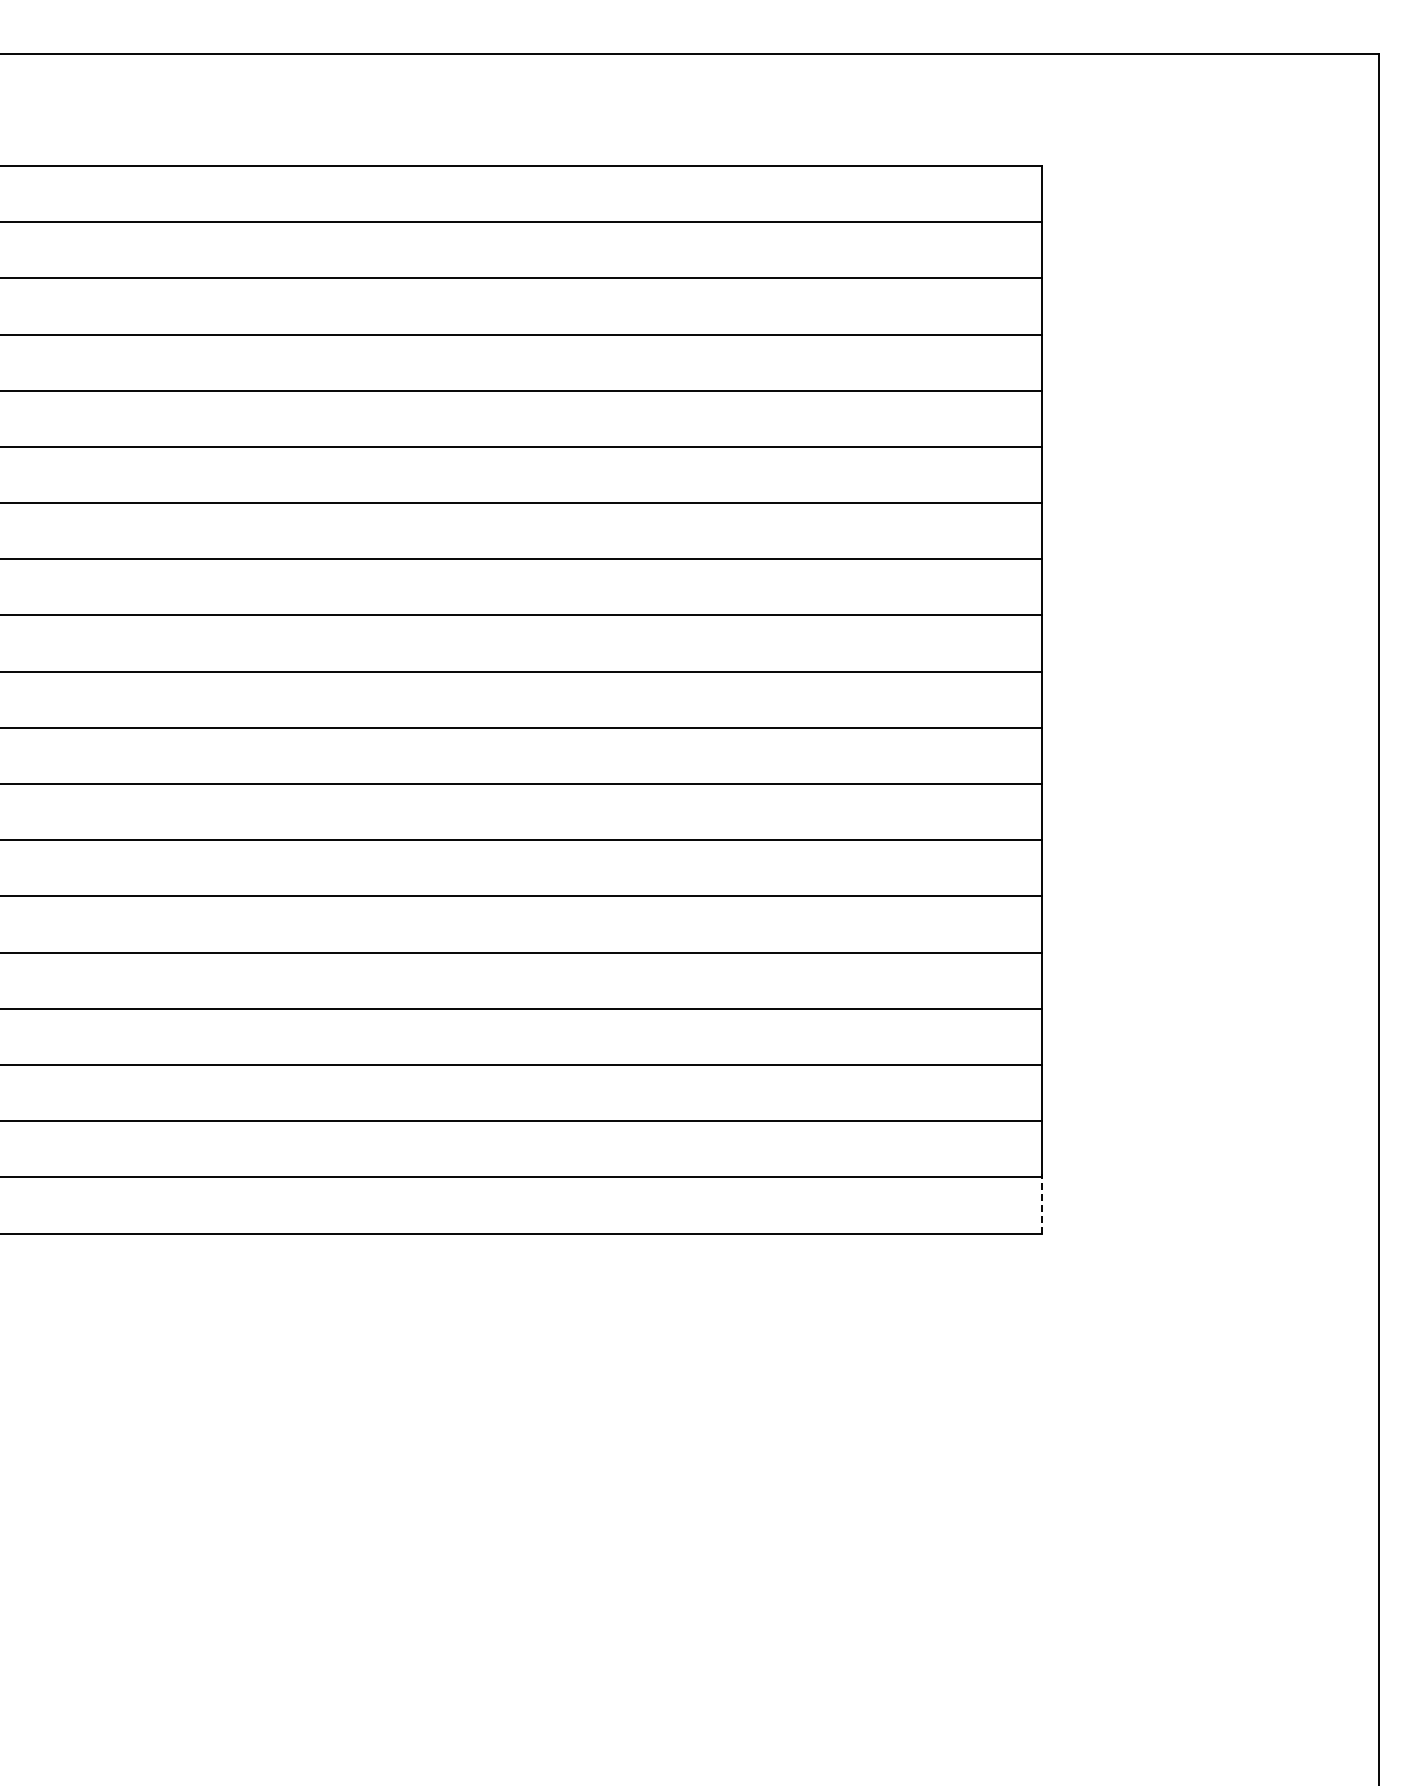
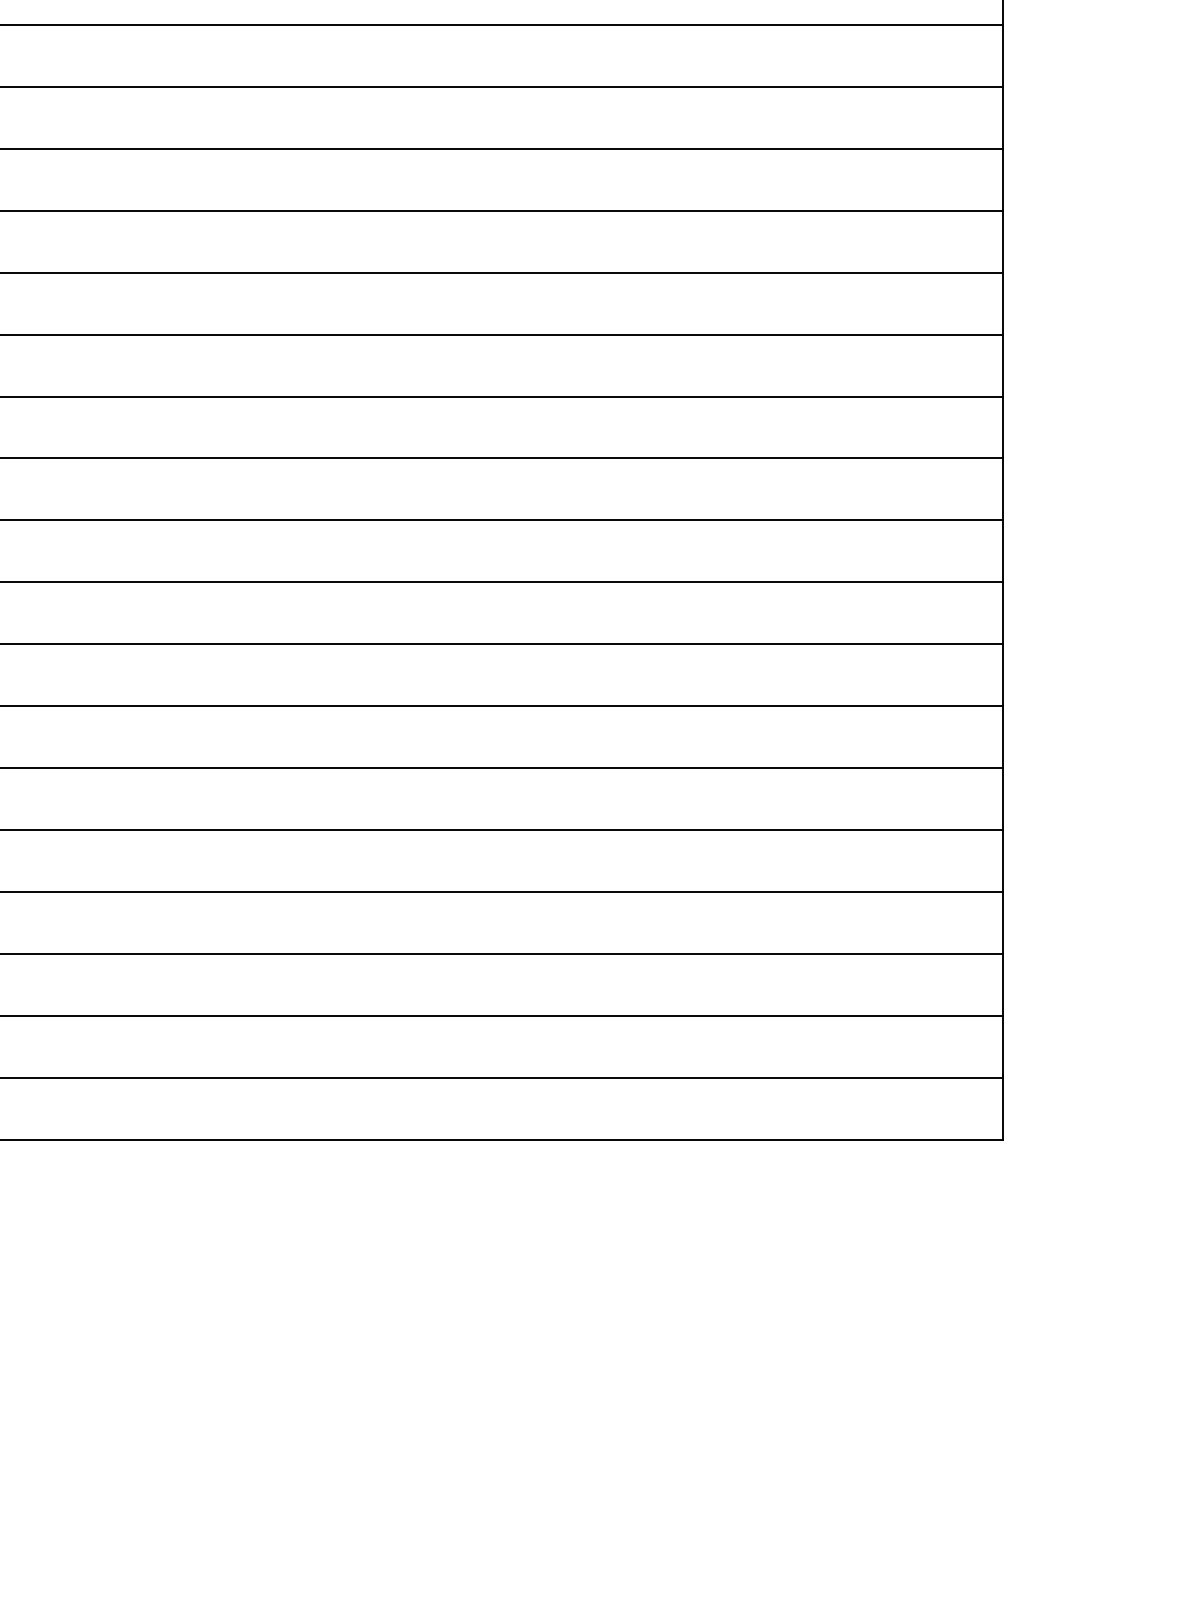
line: (1041, 1203) -> (1001, 1107), dashed -> solid

